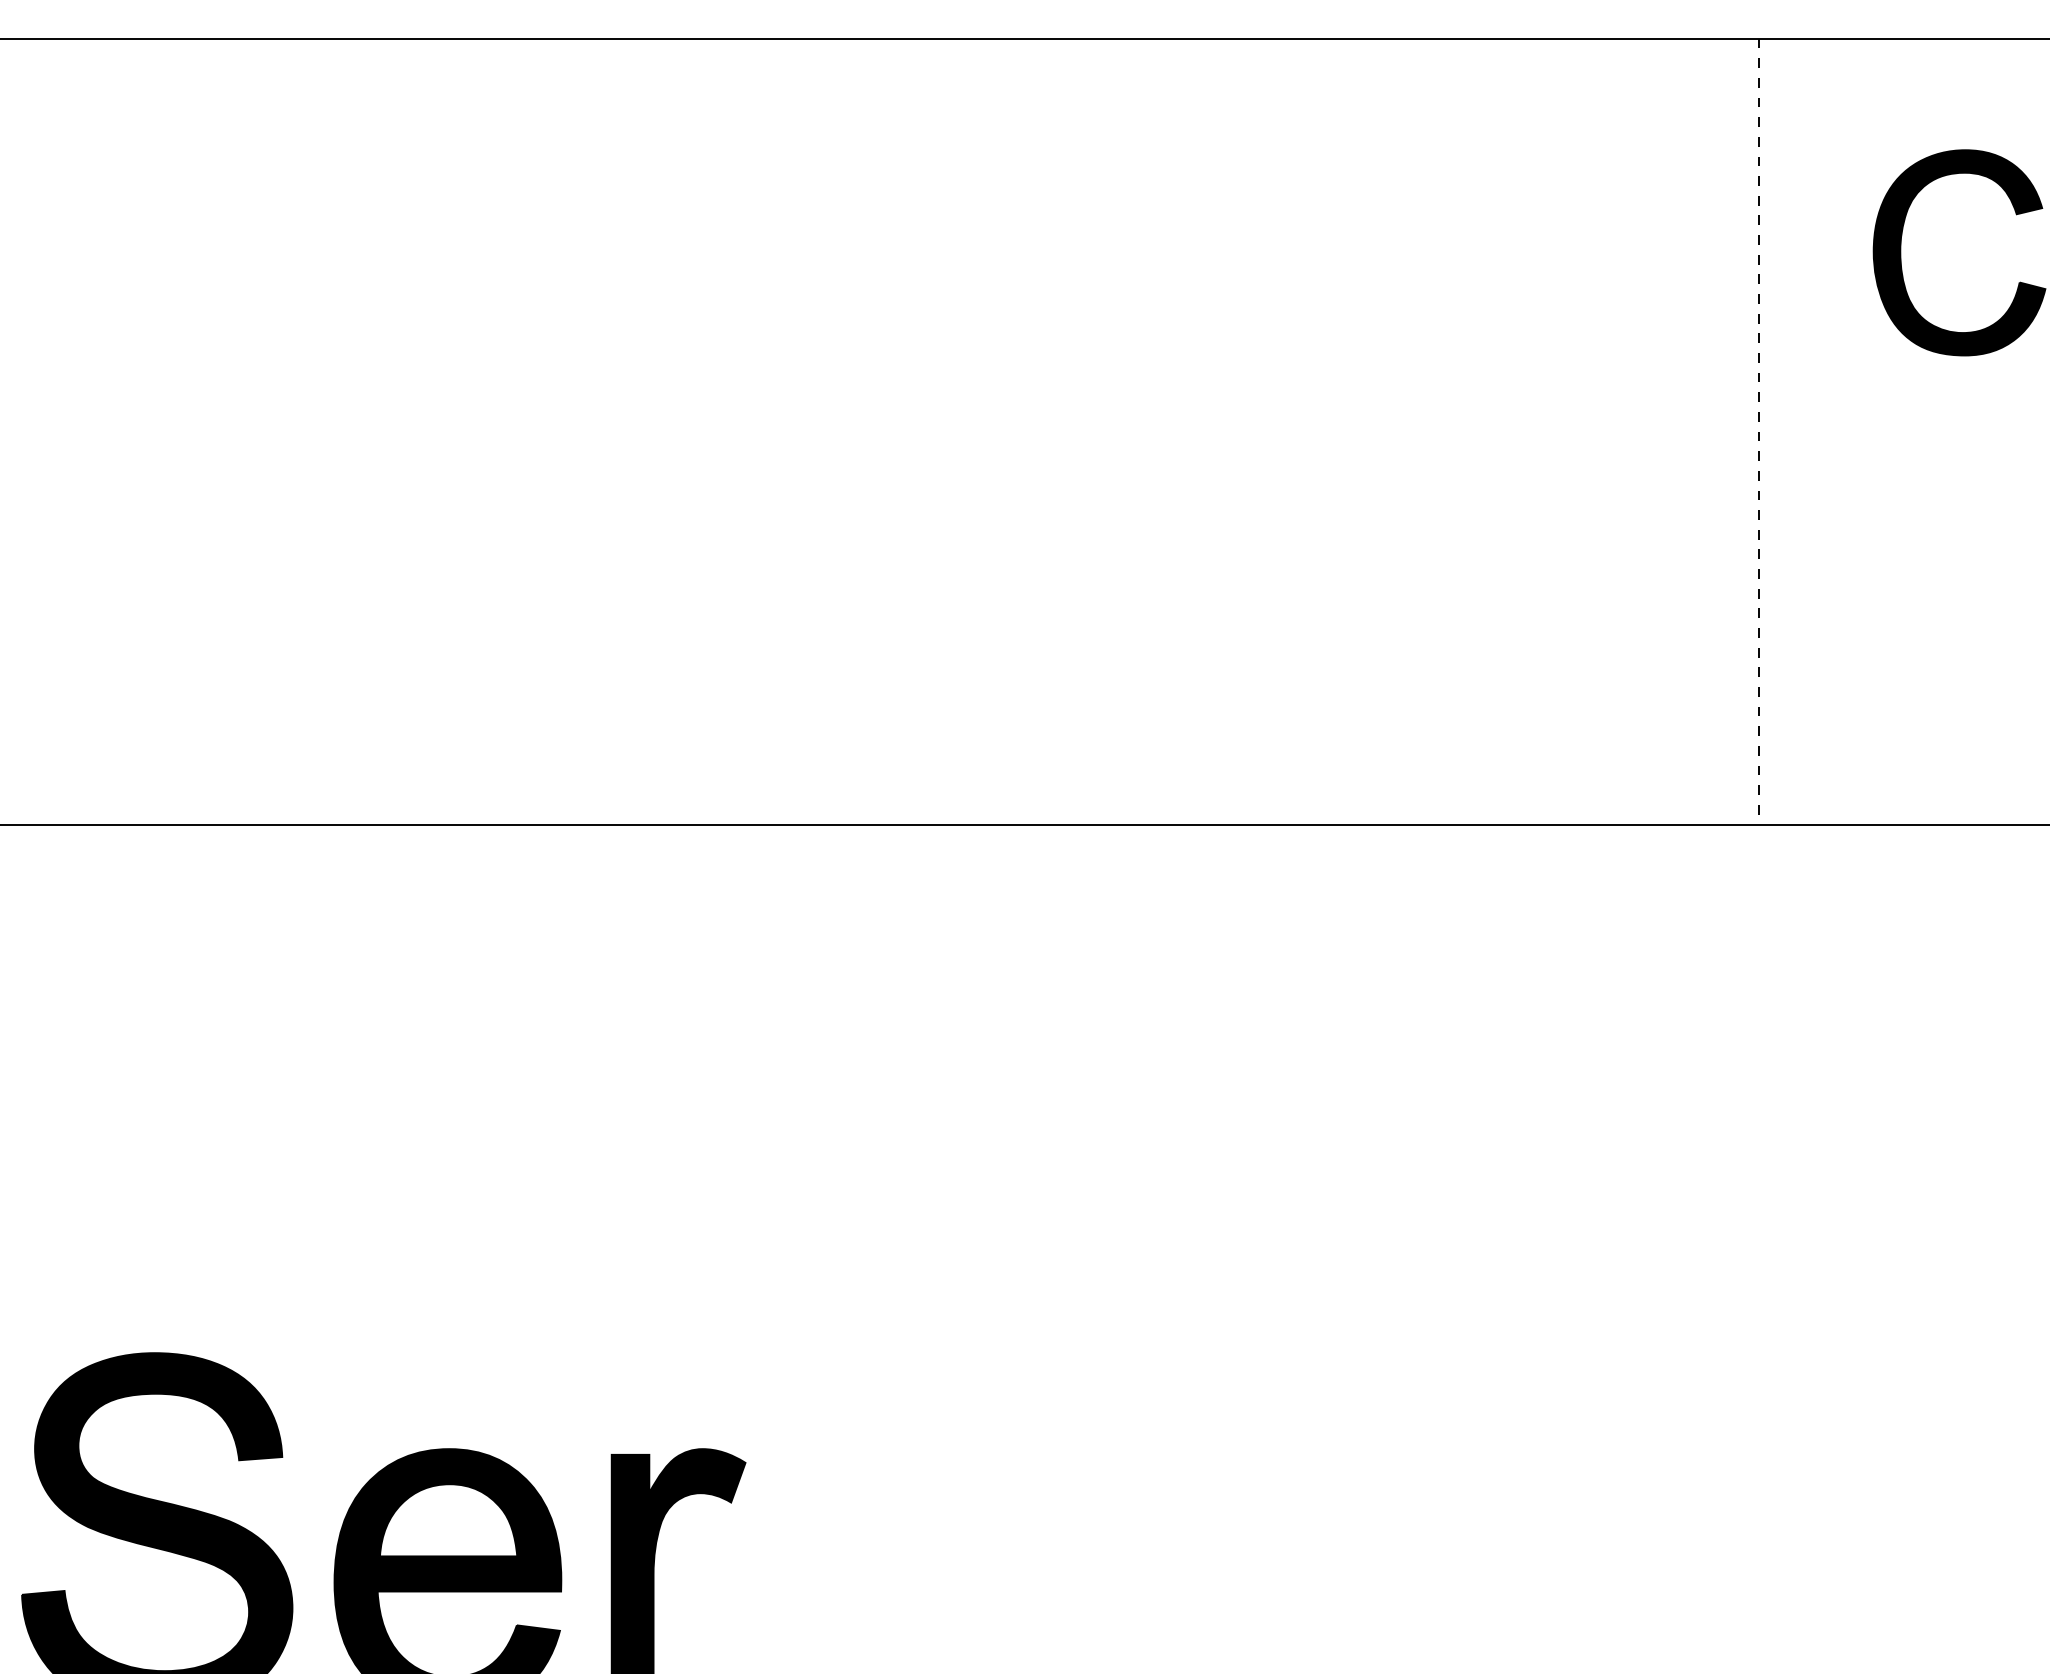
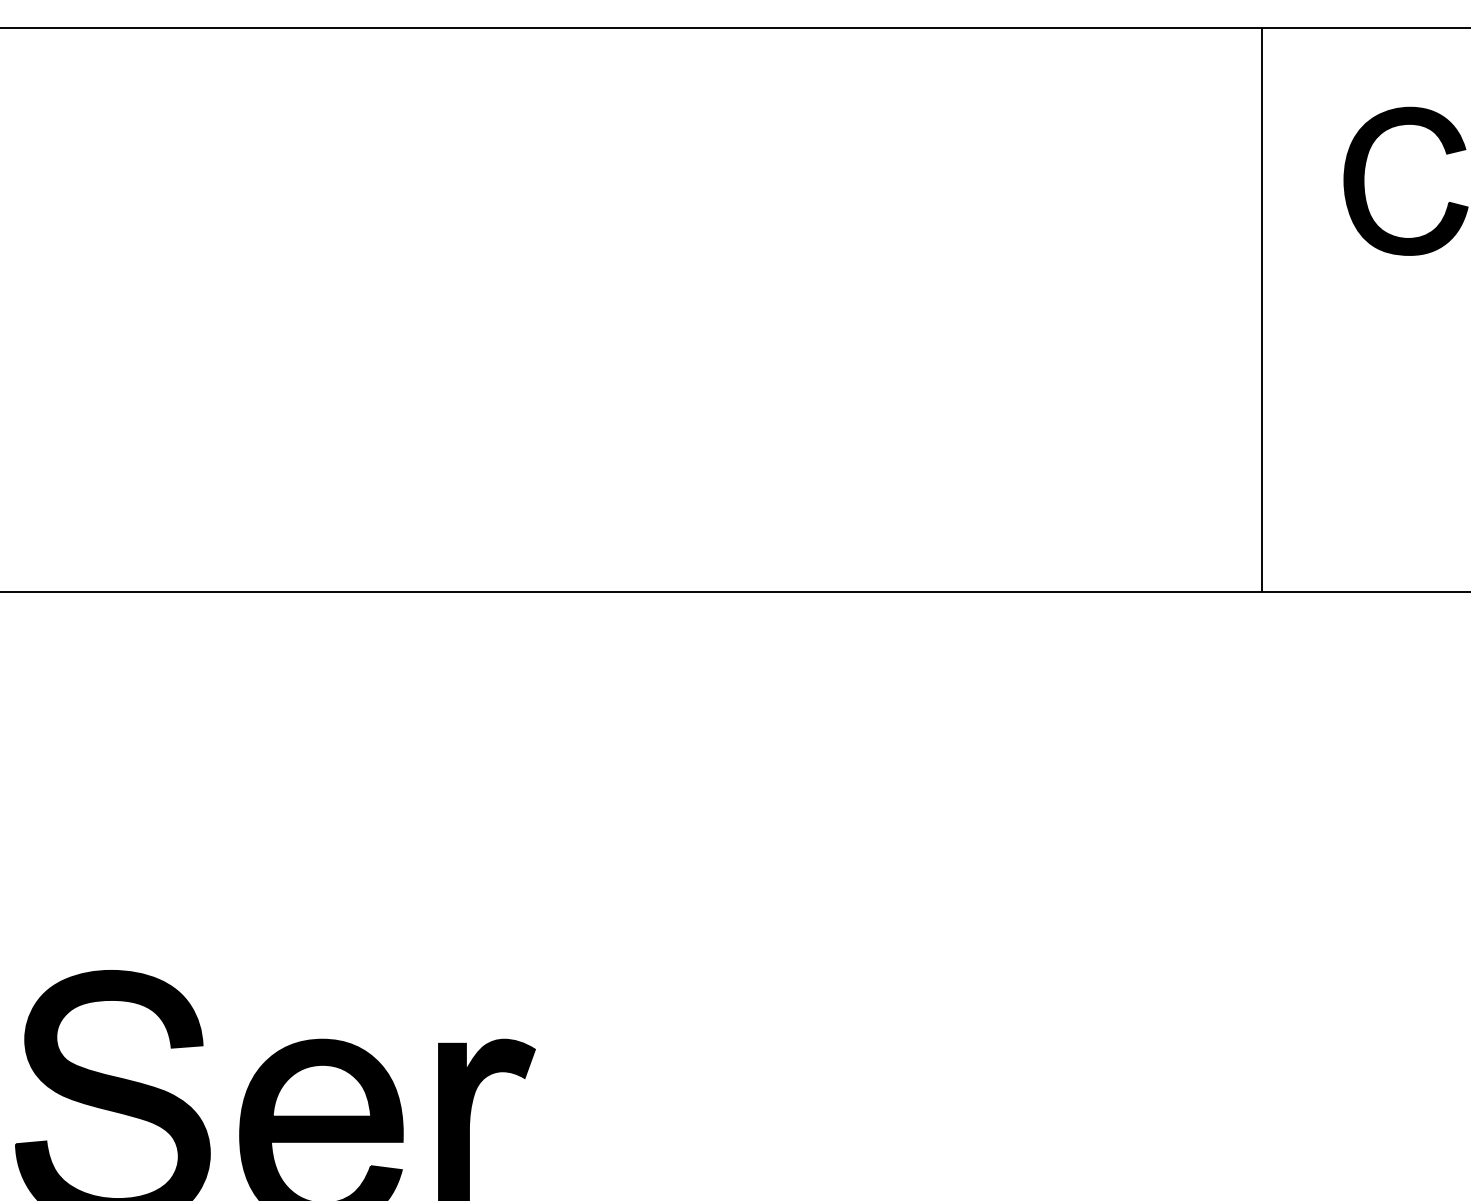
line: (1759, 432) -> (1262, 310), dashed -> solid

